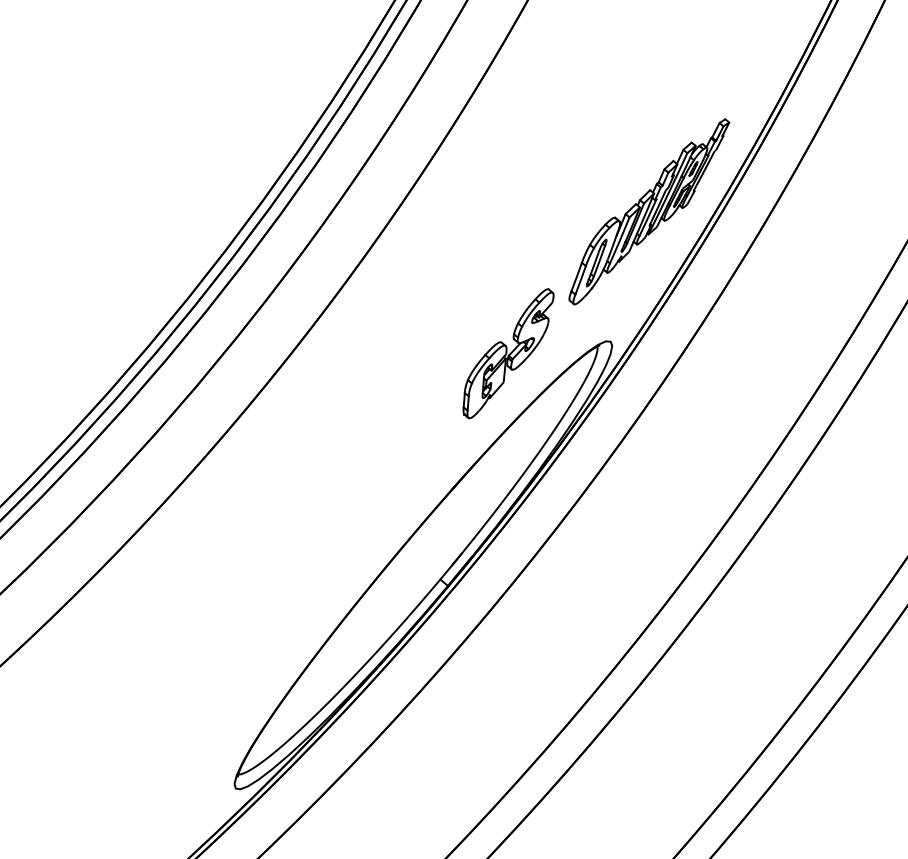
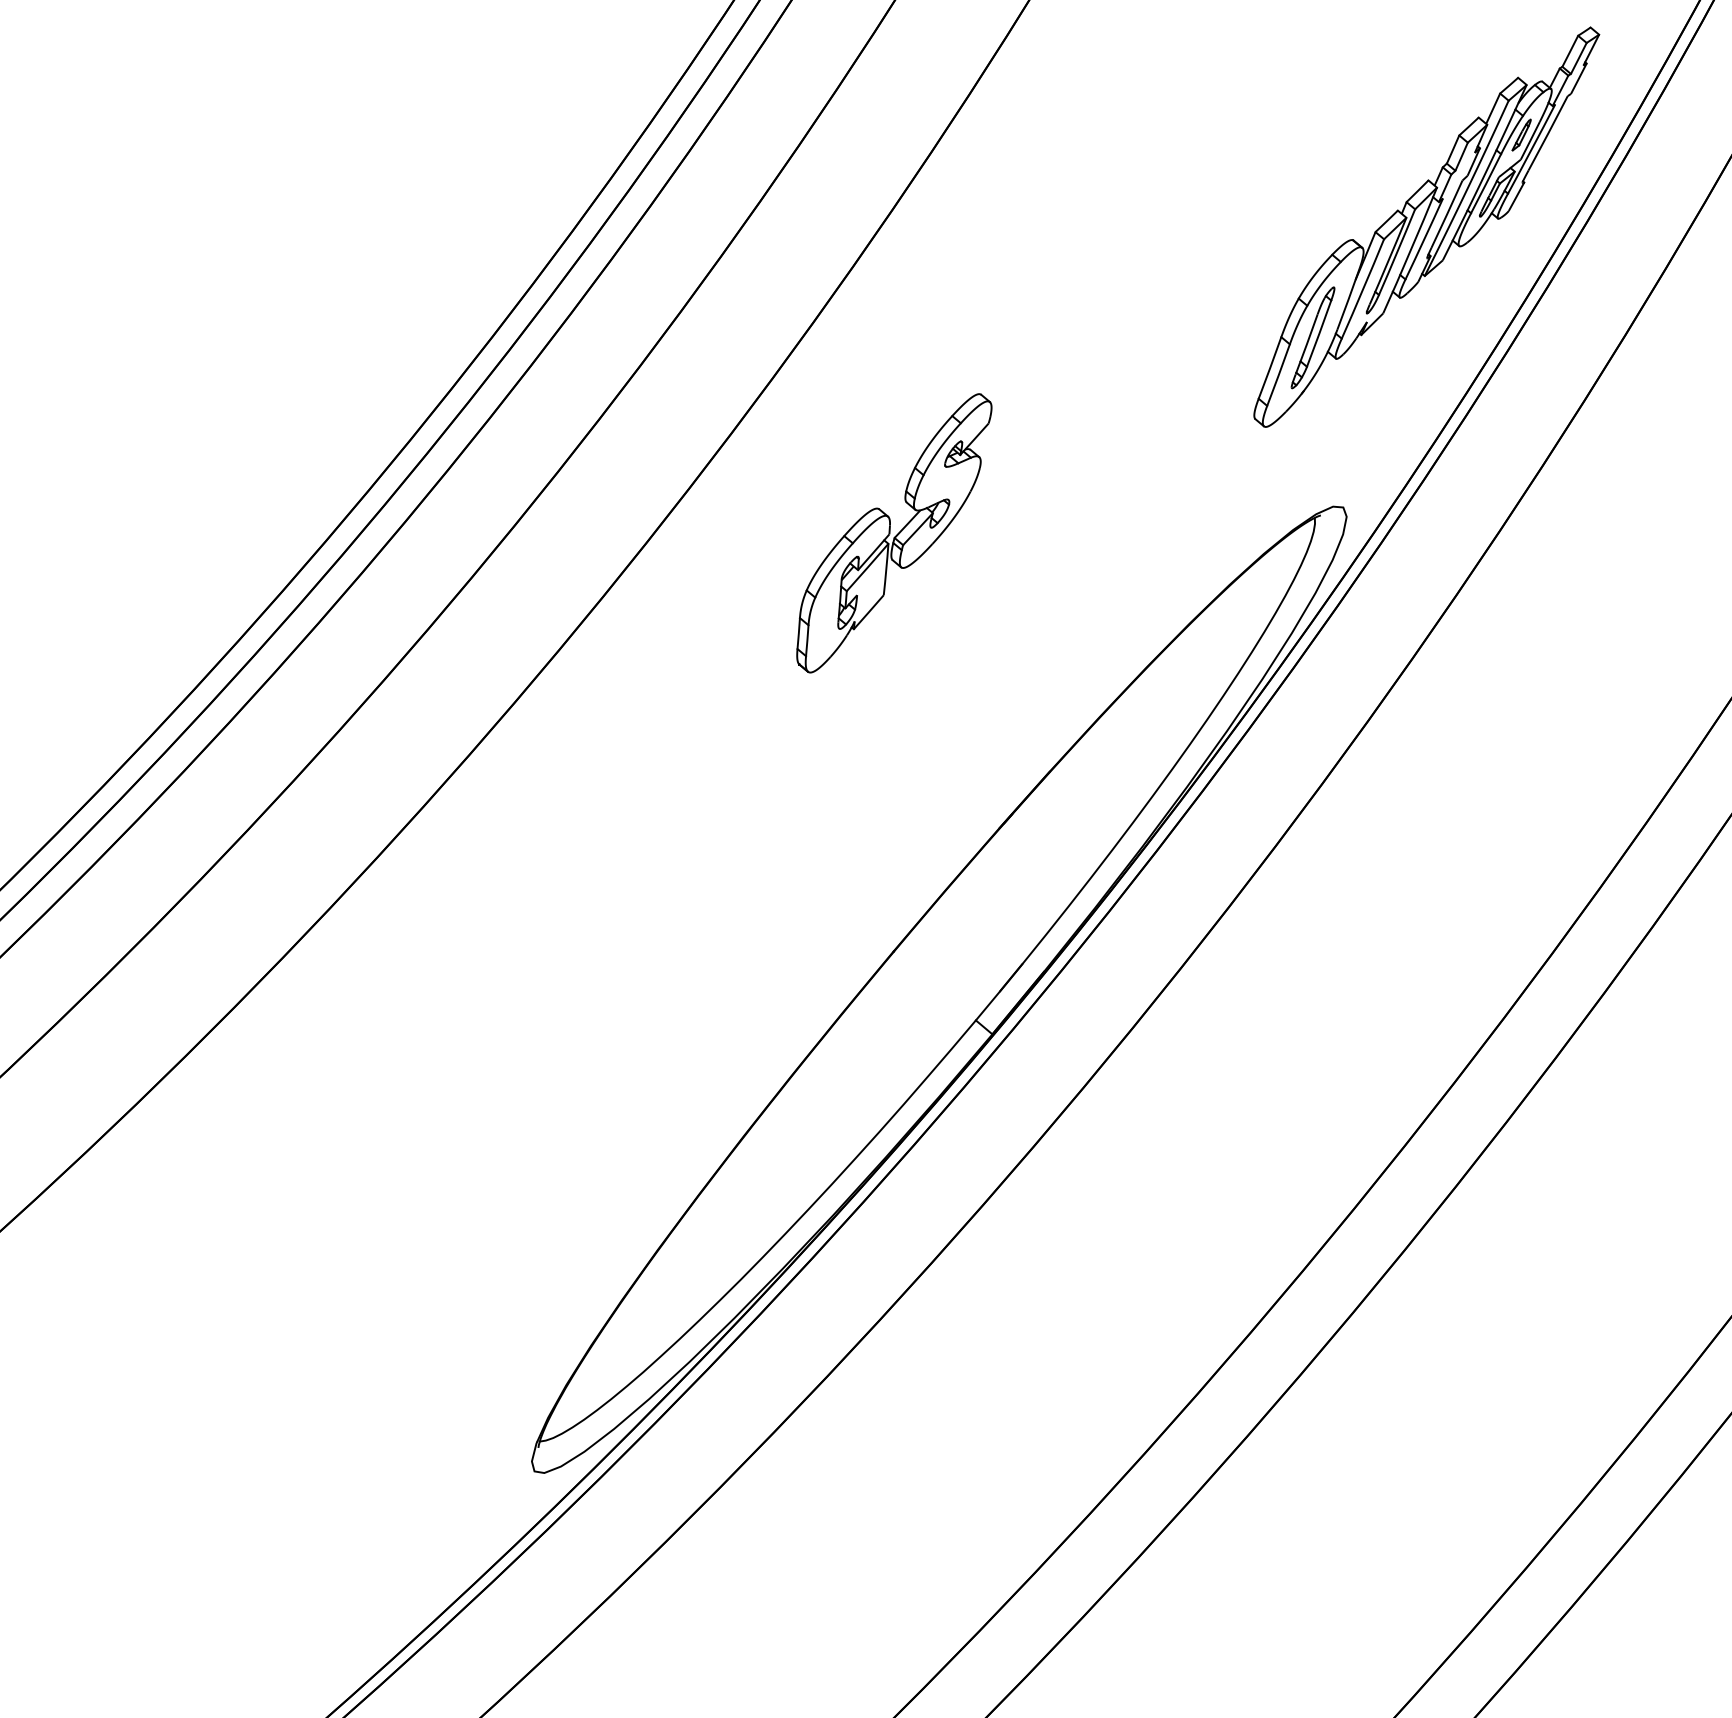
part: (508, 353) -> (894, 532), moved

